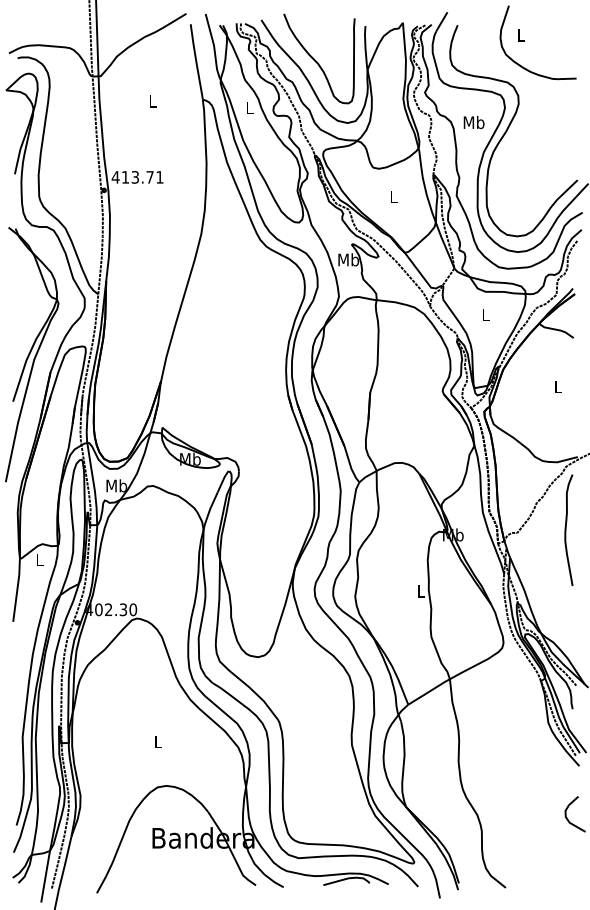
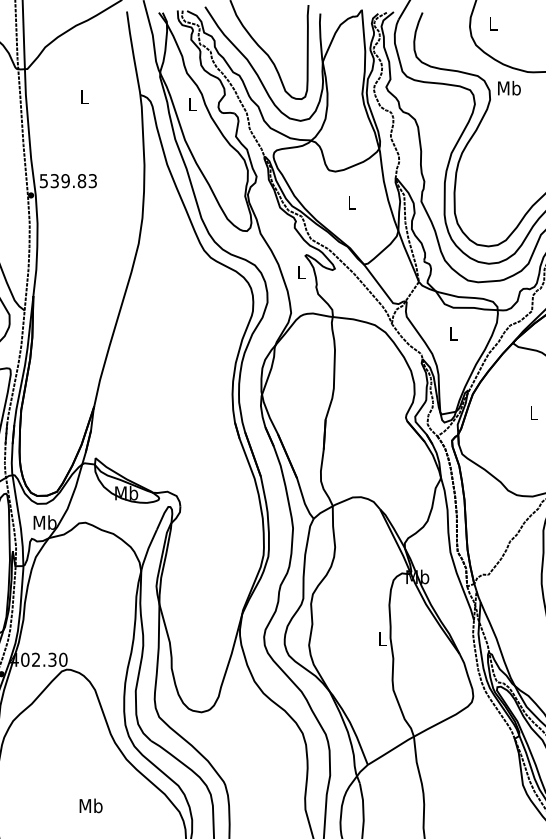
text: (473, 122) -> (508, 88), moved
text: (137, 177) -> (68, 181), 413.71 -> 539.83
text: (348, 259) -> (301, 271), Mb -> L
text: (158, 741) -> (91, 805), L -> Mb

